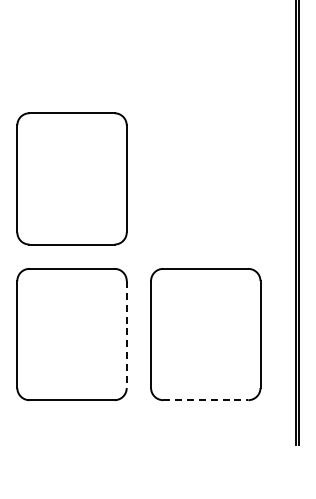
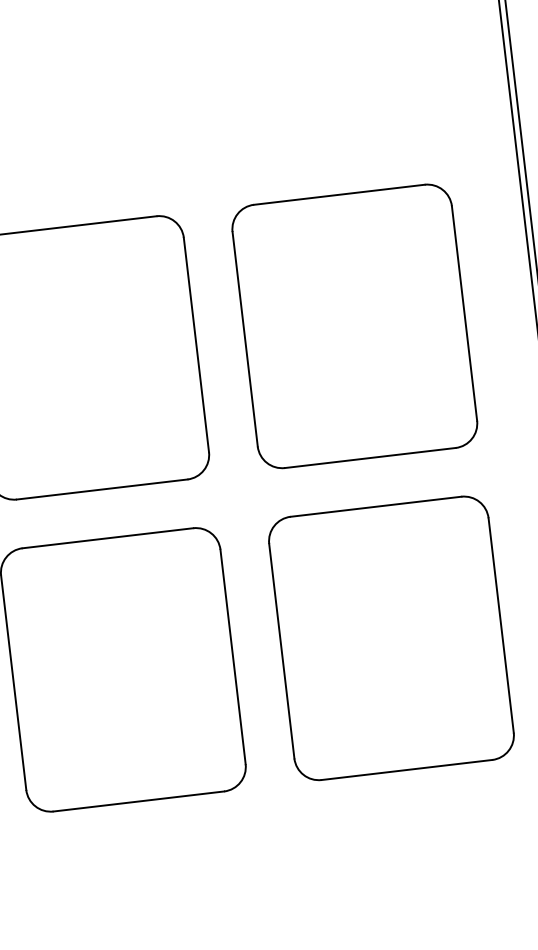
part: (205, 178) -> (354, 325), added
line: (126, 335) -> (232, 658), dashed -> solid
line: (205, 400) -> (406, 770), dashed -> solid

